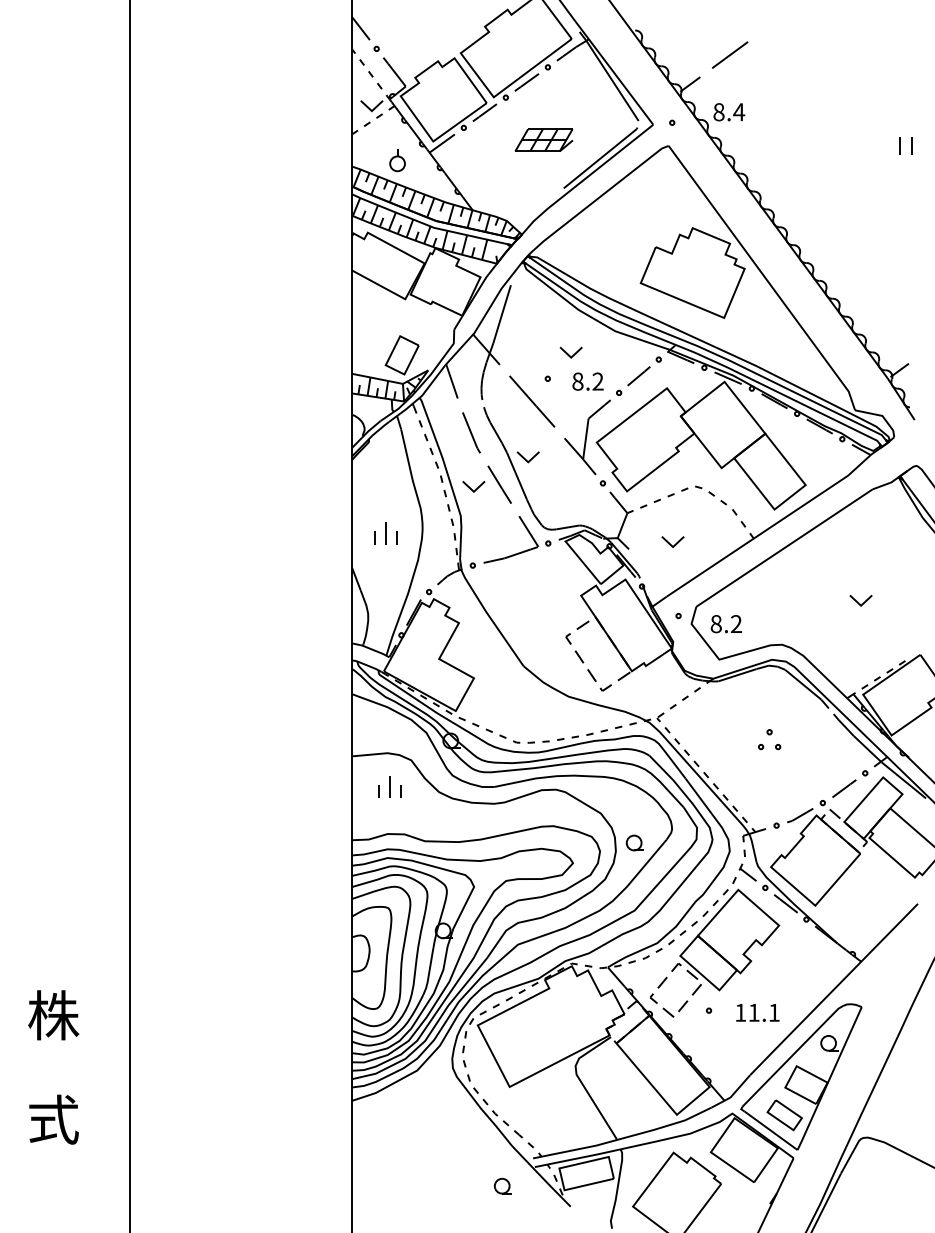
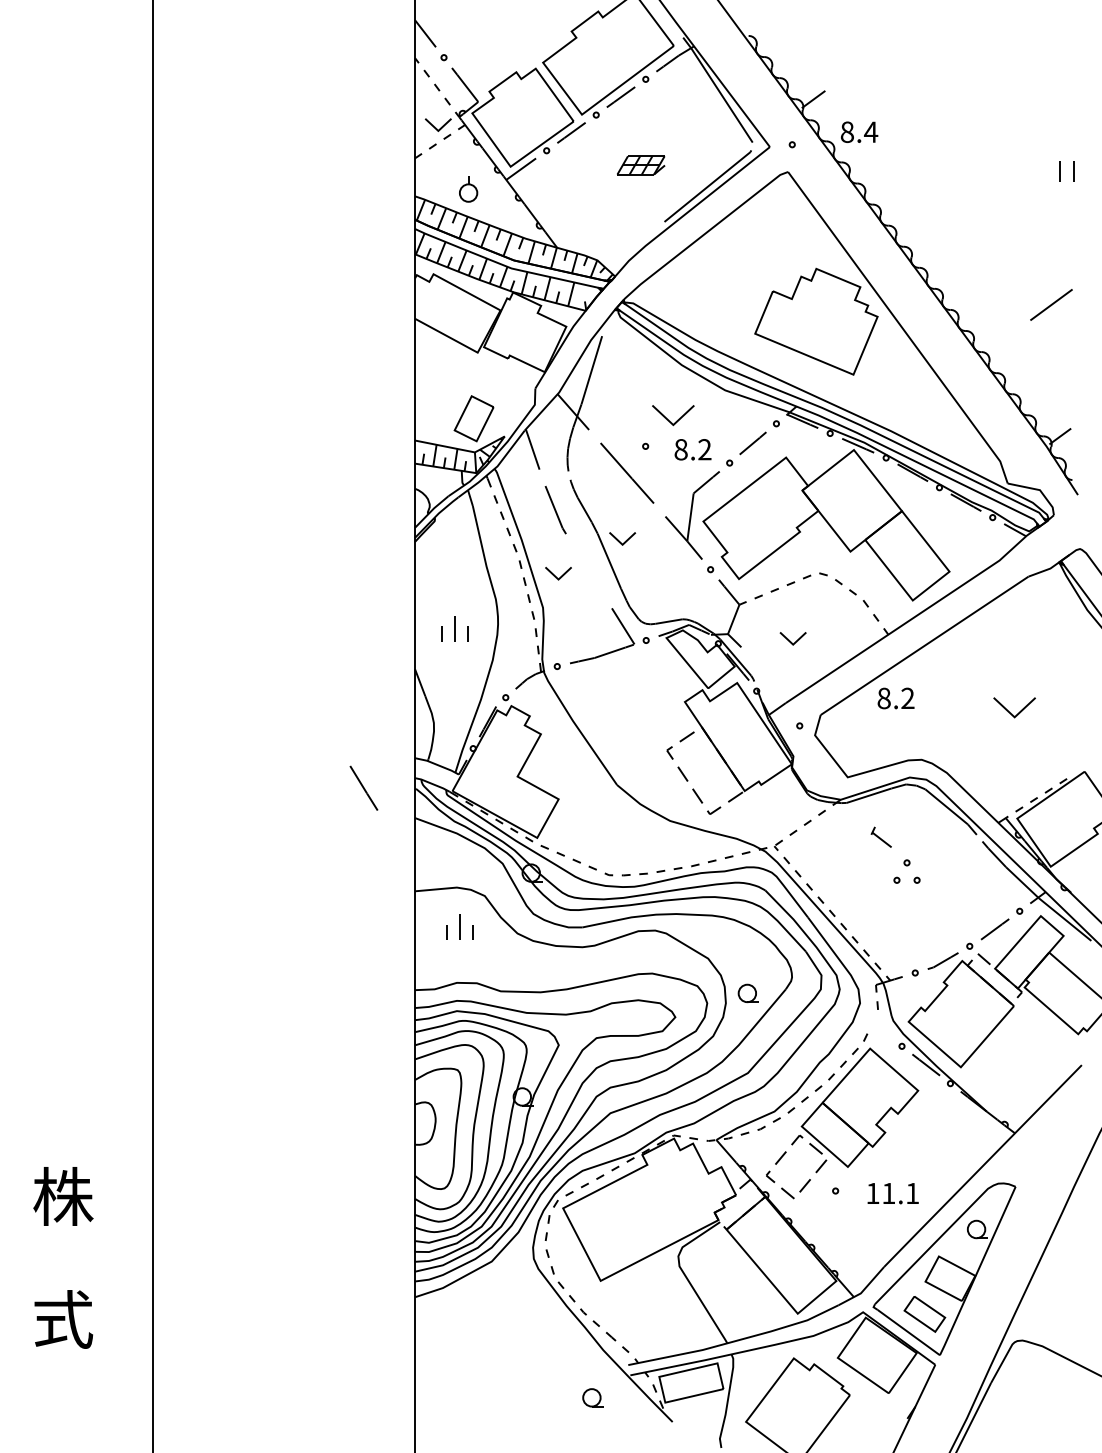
line: (730, 54) -> (1051, 304), moved
part: (543, 140) -> (640, 165), size x0.7
part: (570, 352) -> (672, 415), size x1.6
line: (499, 484) -> (363, 787), moved
part: (860, 600) -> (1014, 707), size x1.6
text: (725, 624) -> (895, 698), moved
part: (747, 871) -> (880, 836), moved

